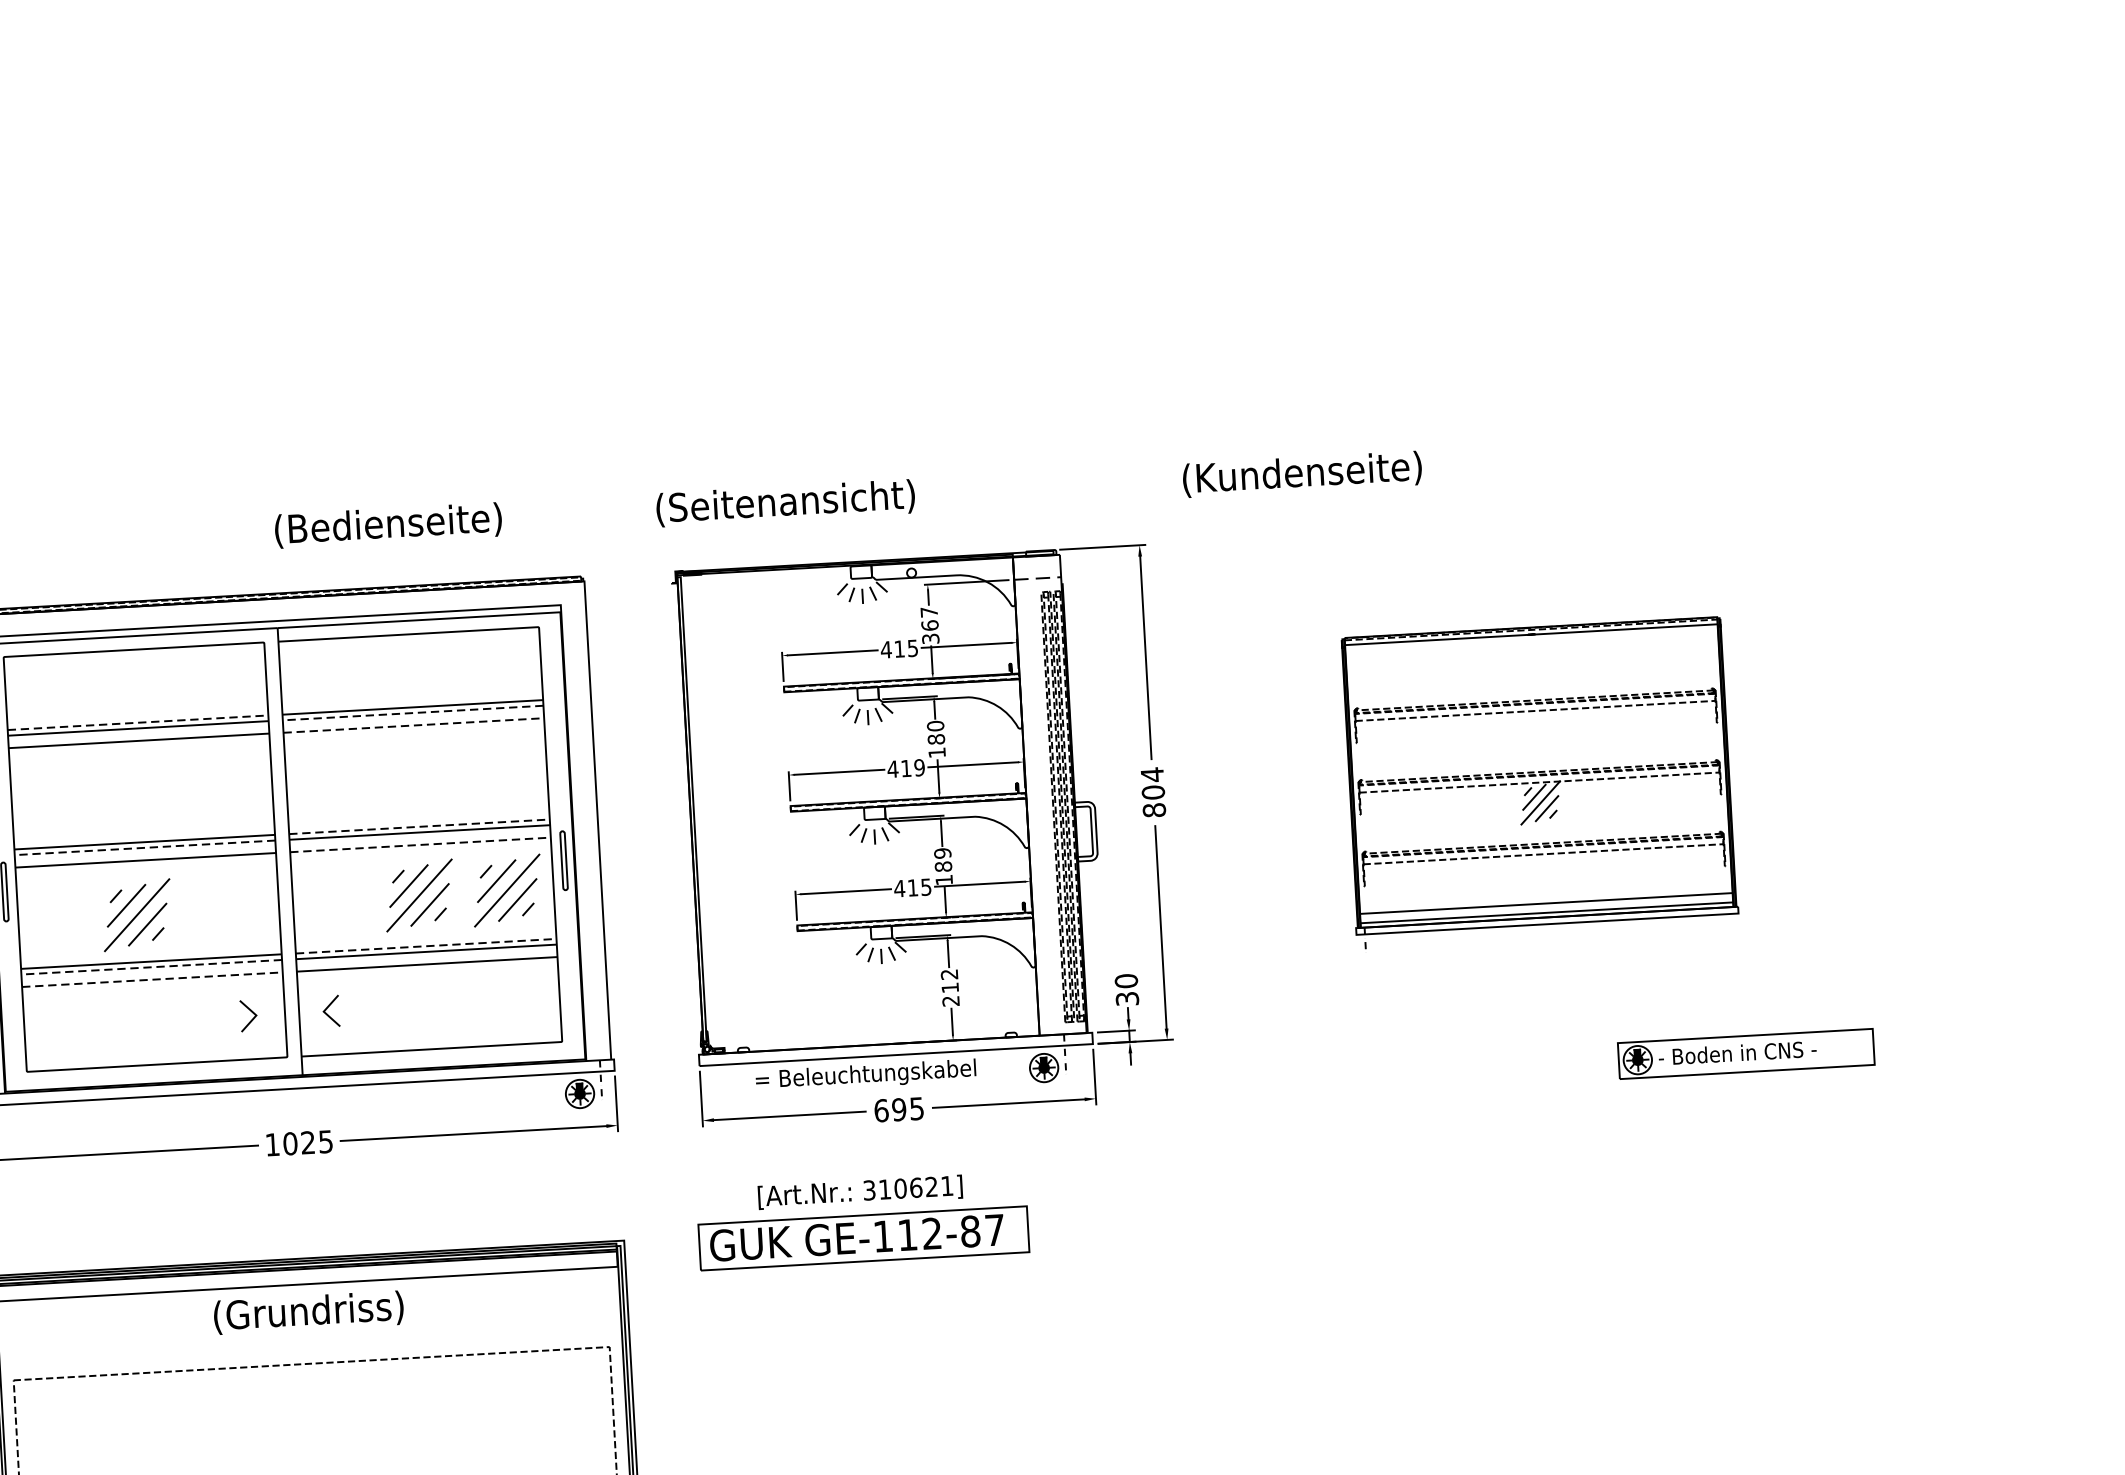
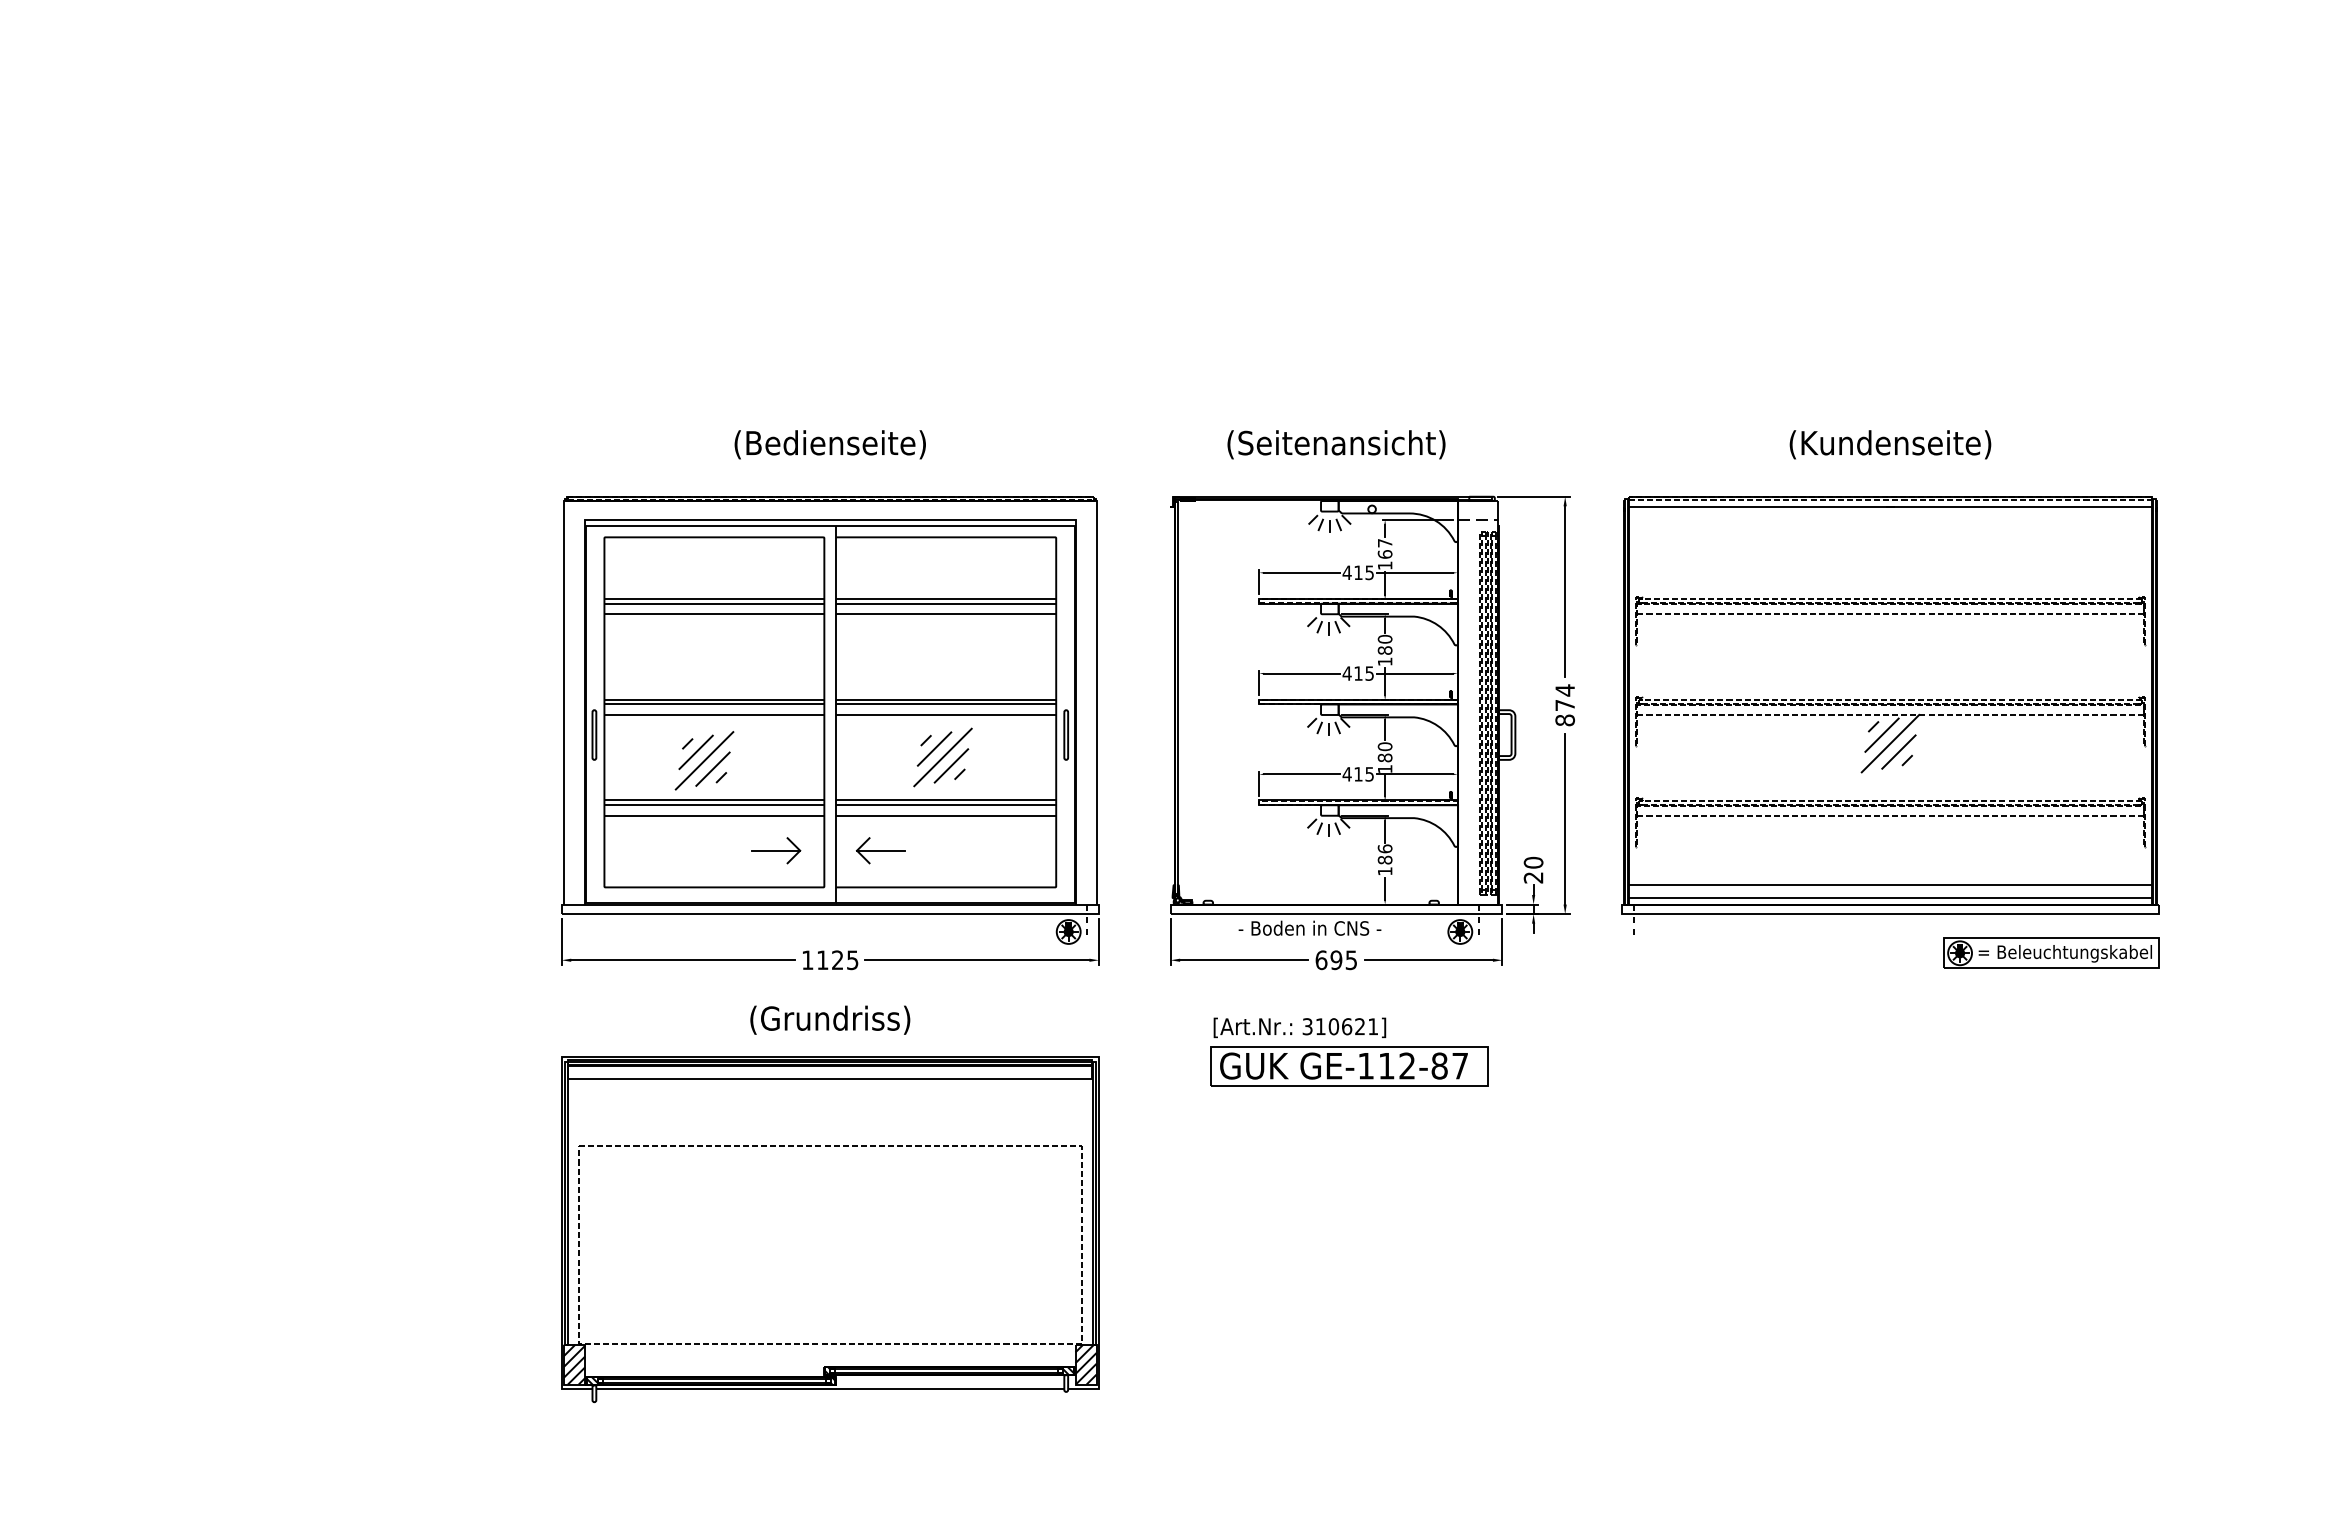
text: (1302, 474) -> (1890, 444), moved
text: (785, 502) -> (1336, 444), moved
text: (387, 525) -> (829, 444), moved
text: (930, 638) -> (1384, 565), 367 -> 167
line: (413, 712) -> (946, 603), dashed -> solid
line: (138, 722) -> (714, 598), dashed -> solid
line: (414, 725) -> (946, 614), dashed -> solid
text: (919, 767) -> (1369, 673), 419 -> 415
part: (1539, 782) -> (1890, 715), size x1.67
text: (1152, 792) -> (1564, 705), 804 -> 874
line: (419, 826) -> (946, 699), dashed -> solid
line: (420, 844) -> (946, 714), dashed -> solid
line: (145, 847) -> (714, 704), dashed -> solid
text: (943, 853) -> (1385, 746), 189 -> 180
part: (506, 890) -> (1016, 757), removed
line: (426, 946) -> (946, 800), dashed -> solid
line: (151, 967) -> (714, 805), dashed -> solid
line: (152, 979) -> (714, 815), dashed -> solid
text: (949, 987) -> (1384, 859), 212 -> 186
text: (1127, 998) -> (1533, 877), 30 -> 20
line: (351, 1009) -> (880, 850), added
line: (228, 1016) -> (776, 850), added
text: (1761, 1053) -> (2064, 953), - Boden in CNS - -> = Beleuchtungskabel
text: (865, 1075) -> (1309, 929), = Beleuchtungskabel -> - Boden in CNS -
text: (290, 1144) -> (822, 960), 1025 -> 1125
part: (863, 1238) -> (1349, 1066), moved
text: (309, 1311) -> (830, 1019), moved

